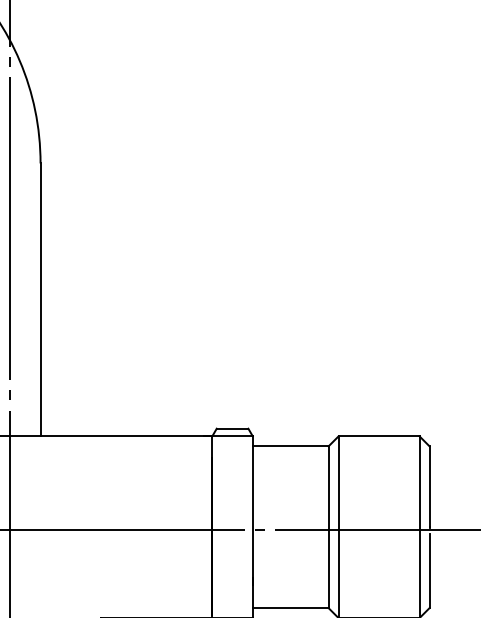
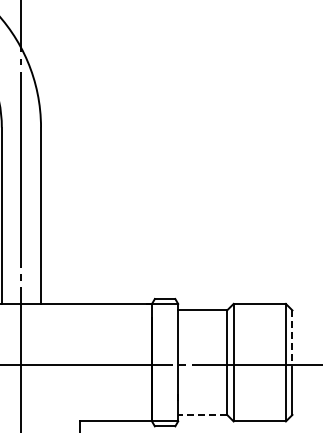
line: (429, 488) -> (292, 337), solid -> dashed
line: (290, 607) -> (202, 414), solid -> dashed

